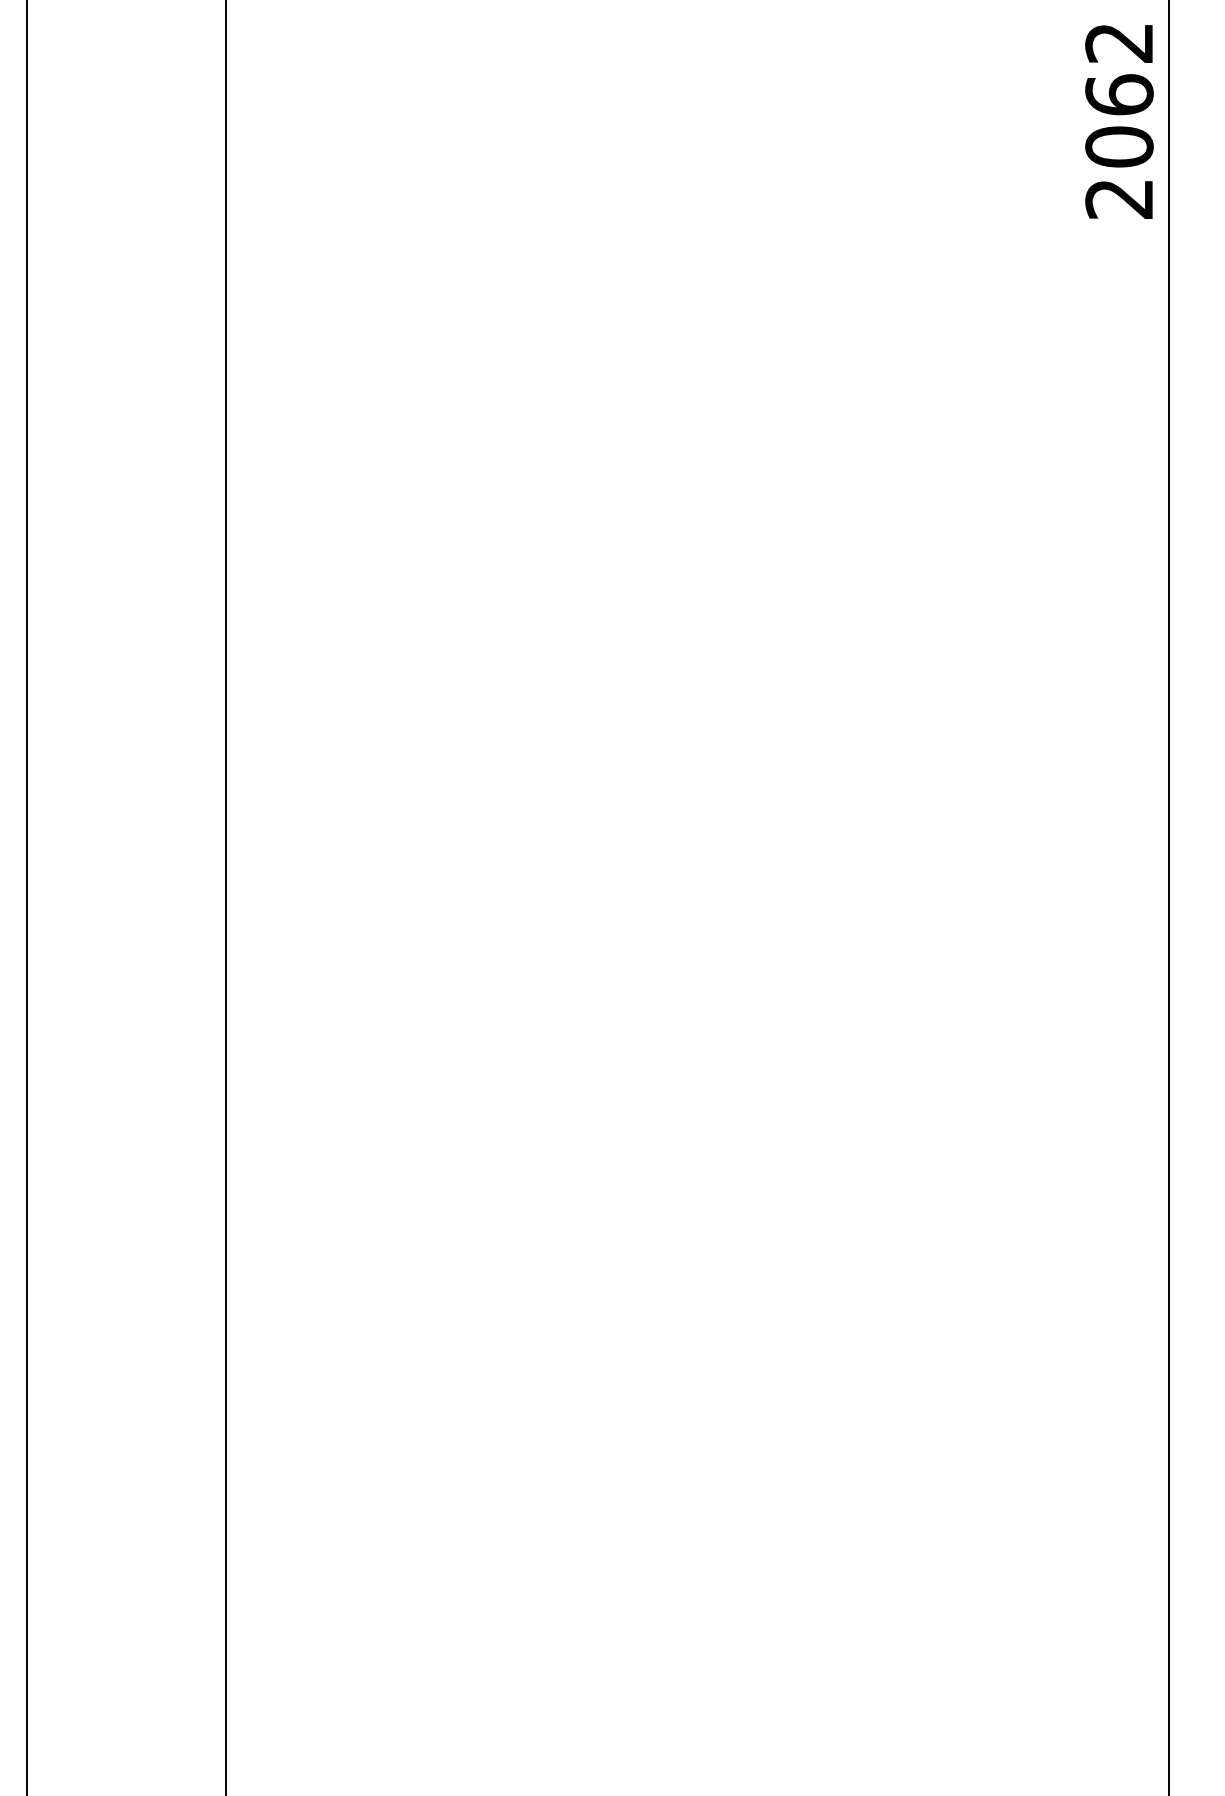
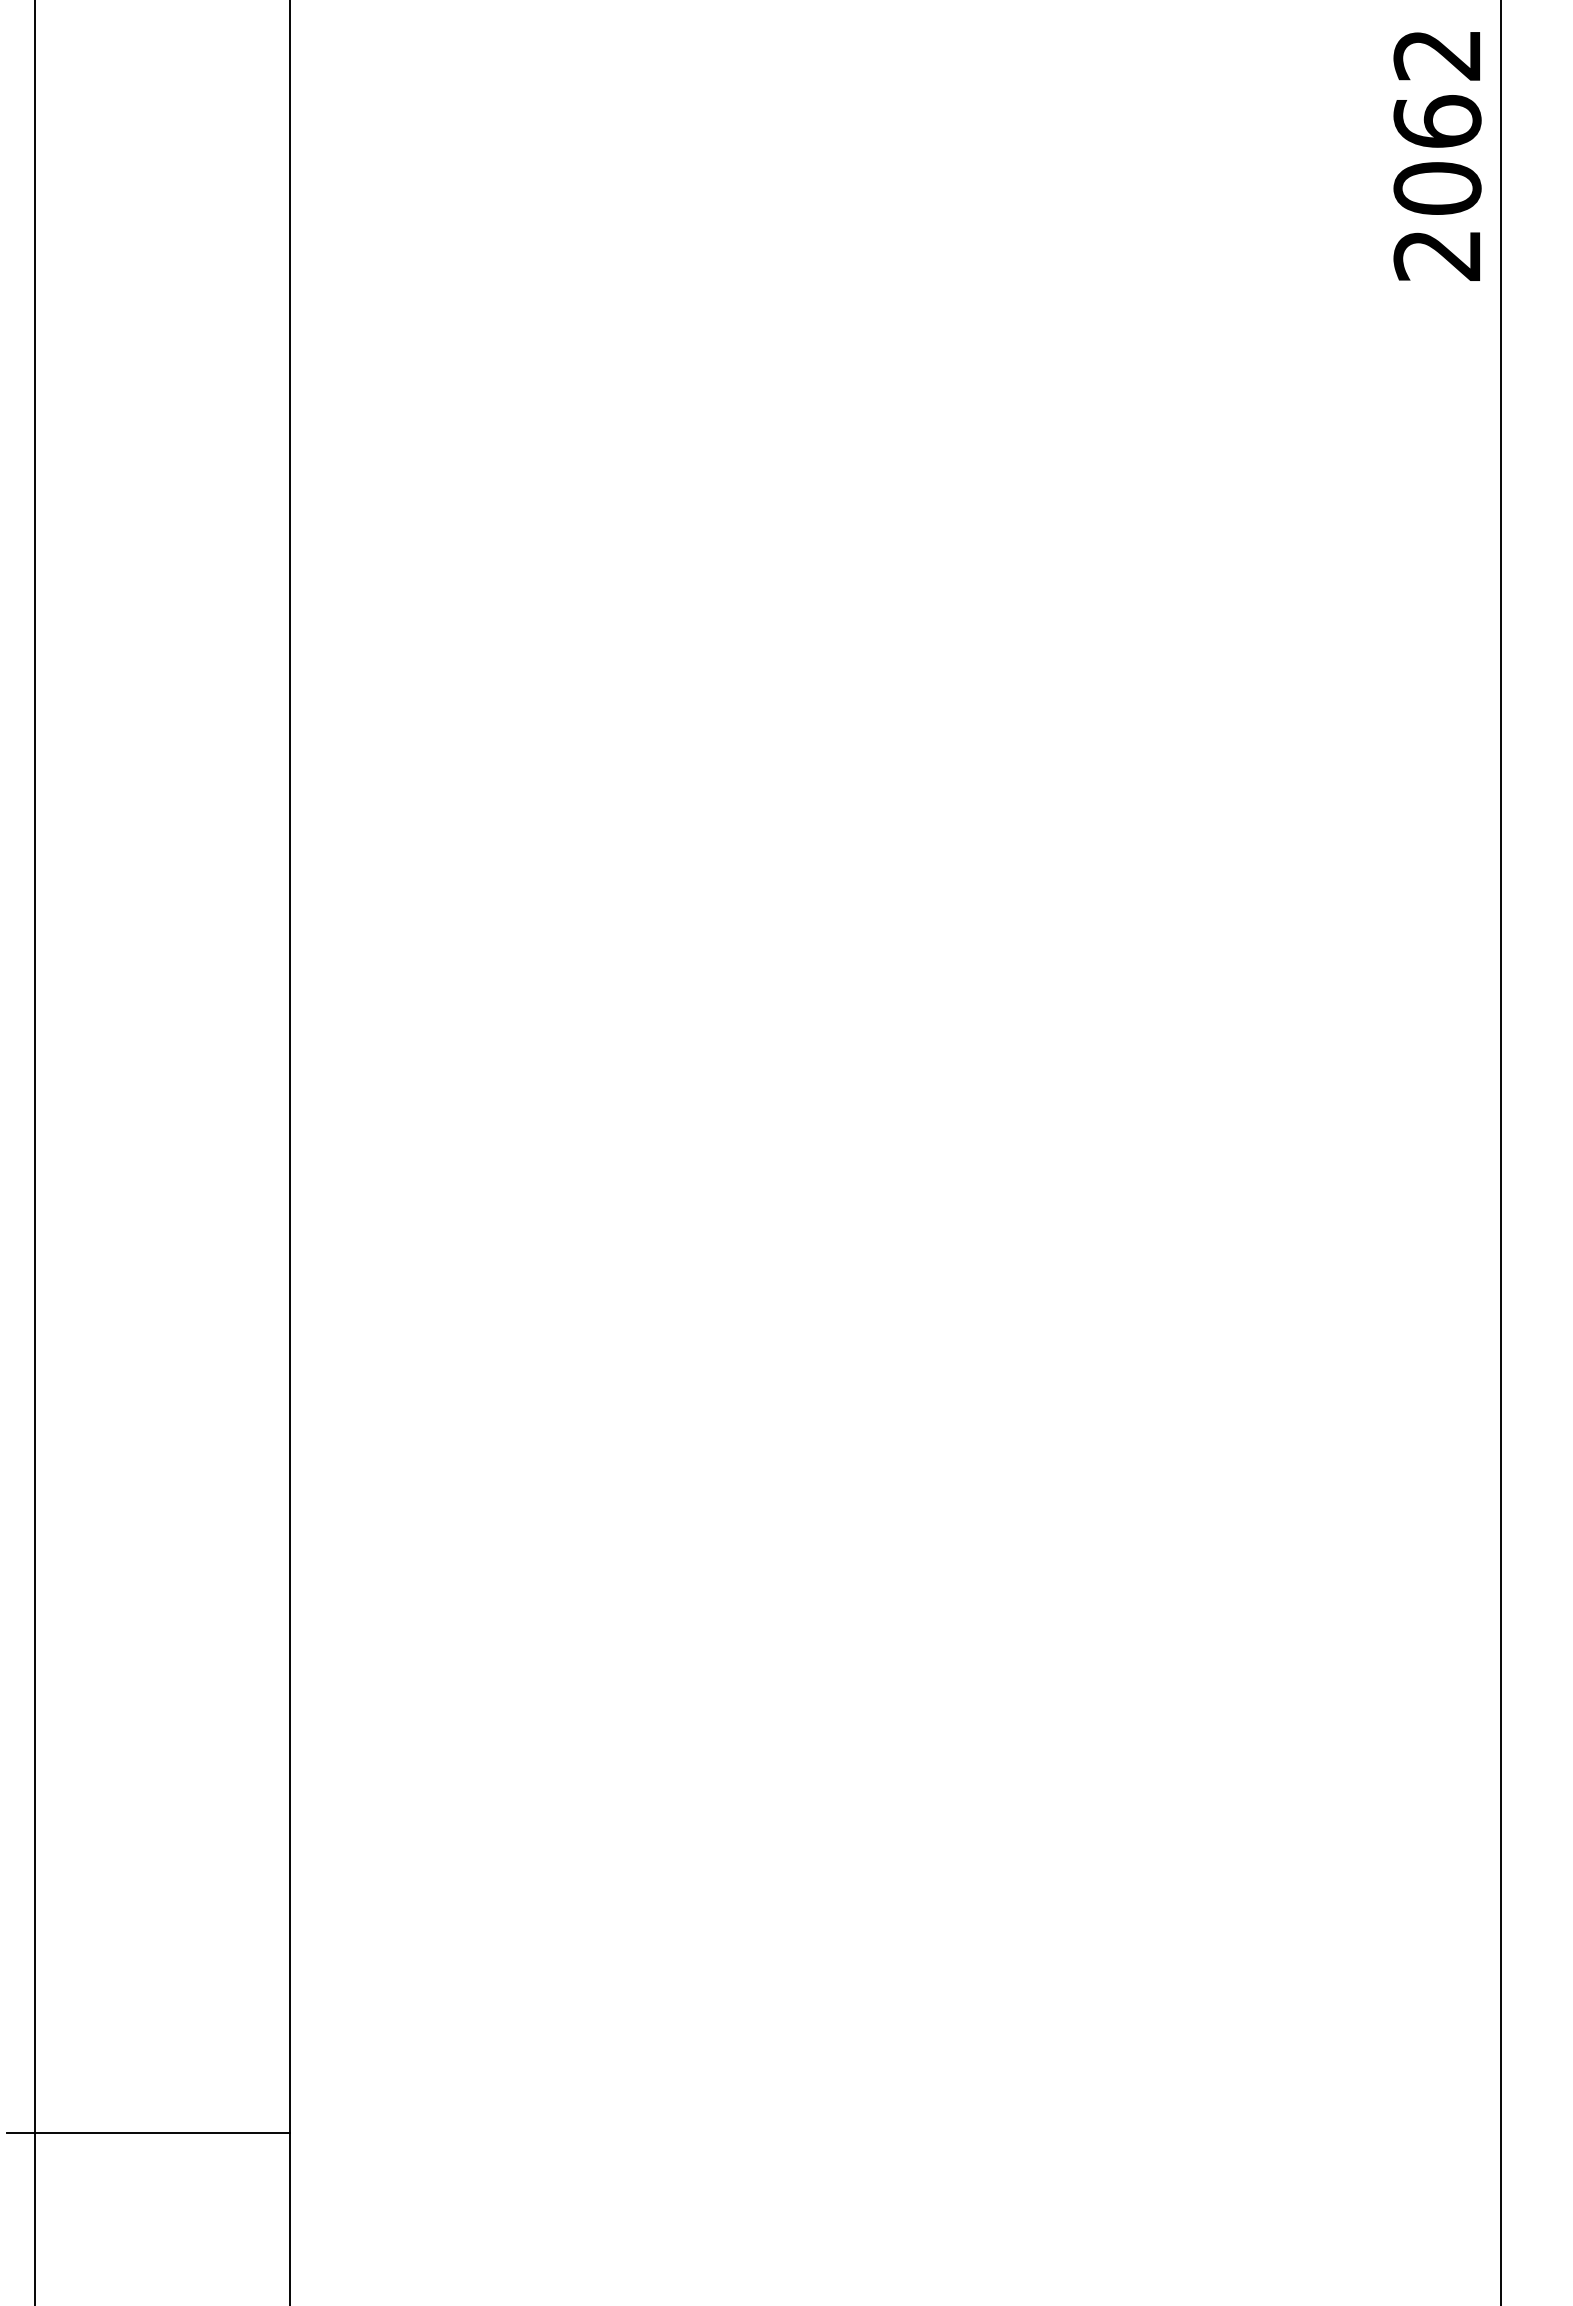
line: (115, 1661) -> (148, 2133), added

